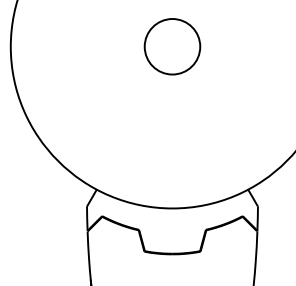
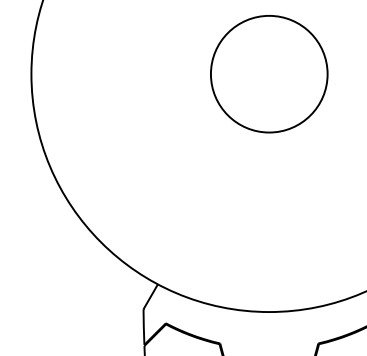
circle: (172, 46) -> (269, 73), size x1.43

